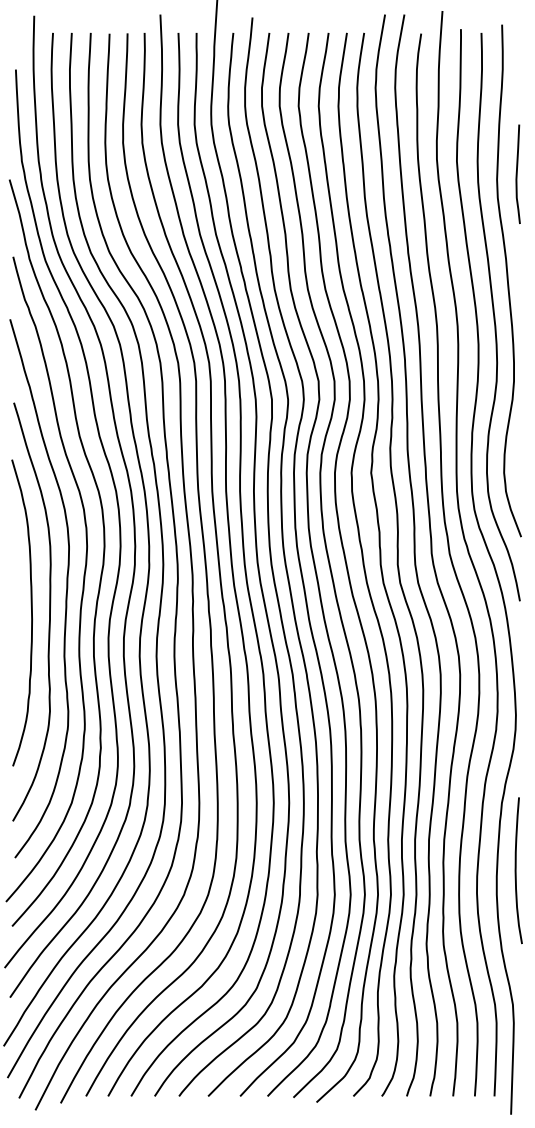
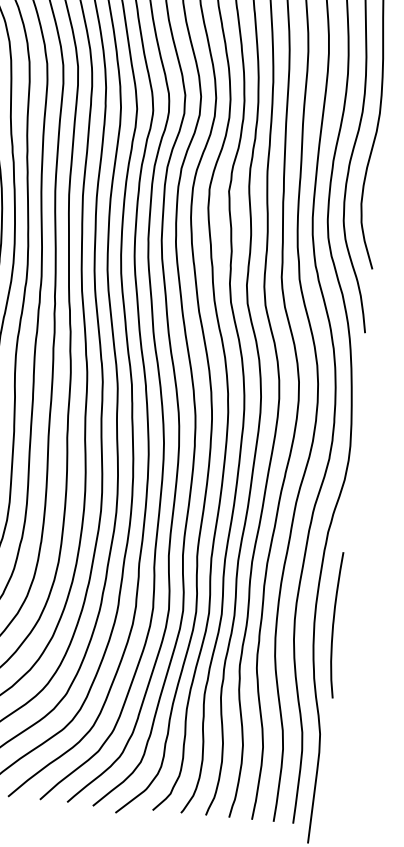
curve: (516, 870) -> (334, 624), moved

